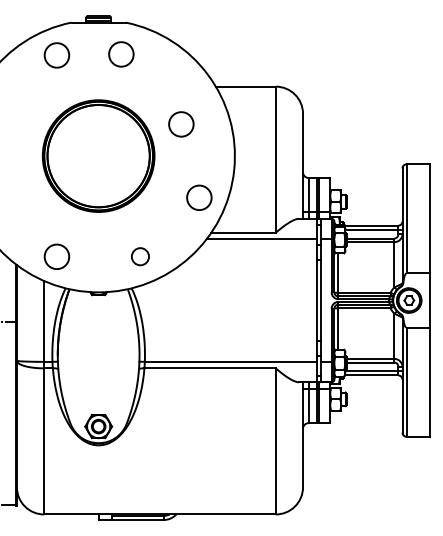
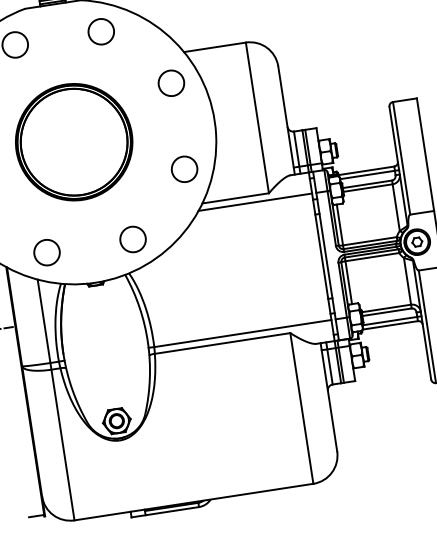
circle: (121, 54) -> (101, 31), moved
circle: (181, 124) -> (171, 83), moved
circle: (140, 256) -> (133, 239), size x1.43

